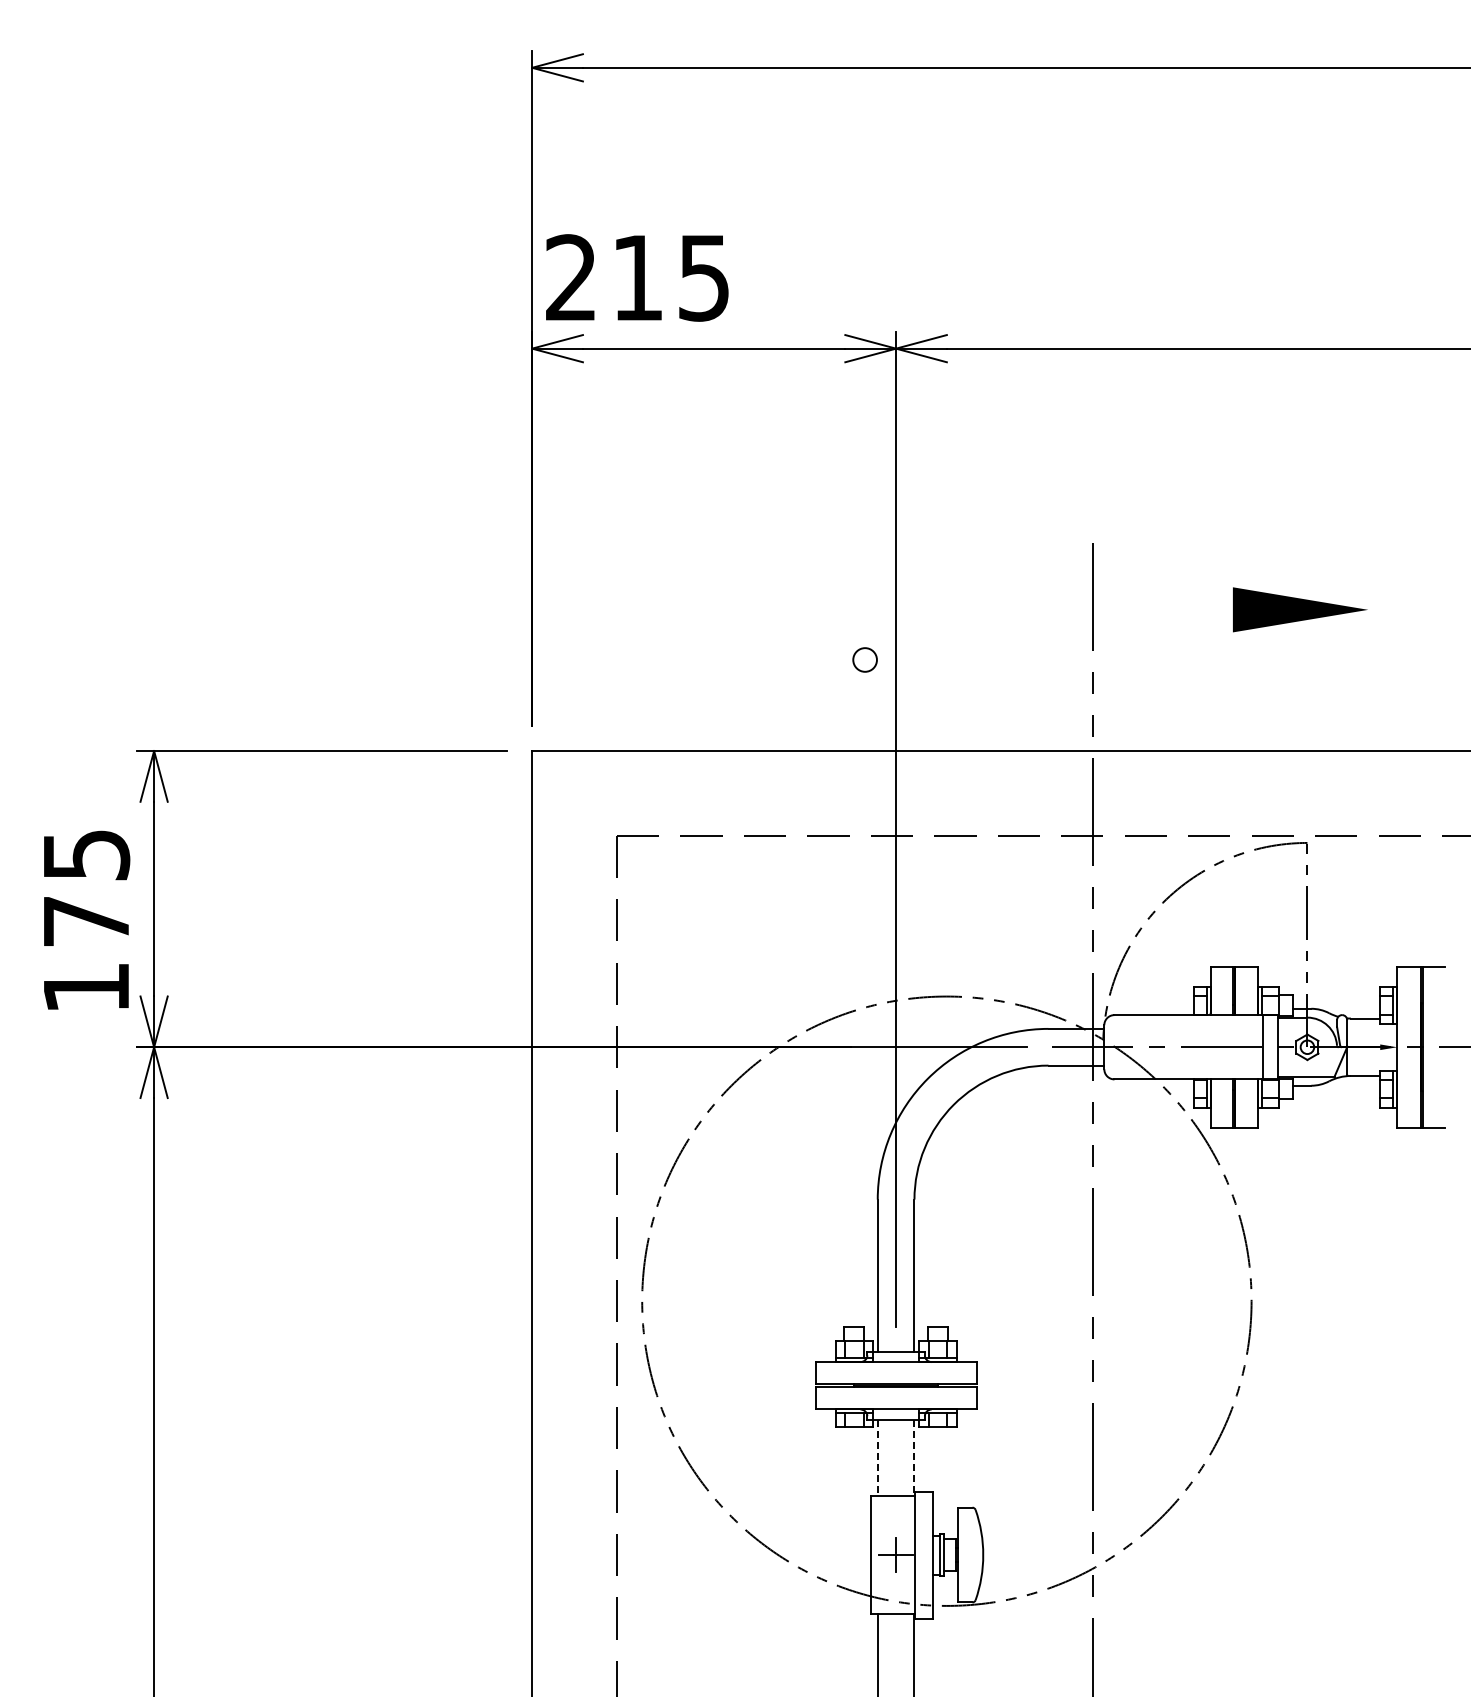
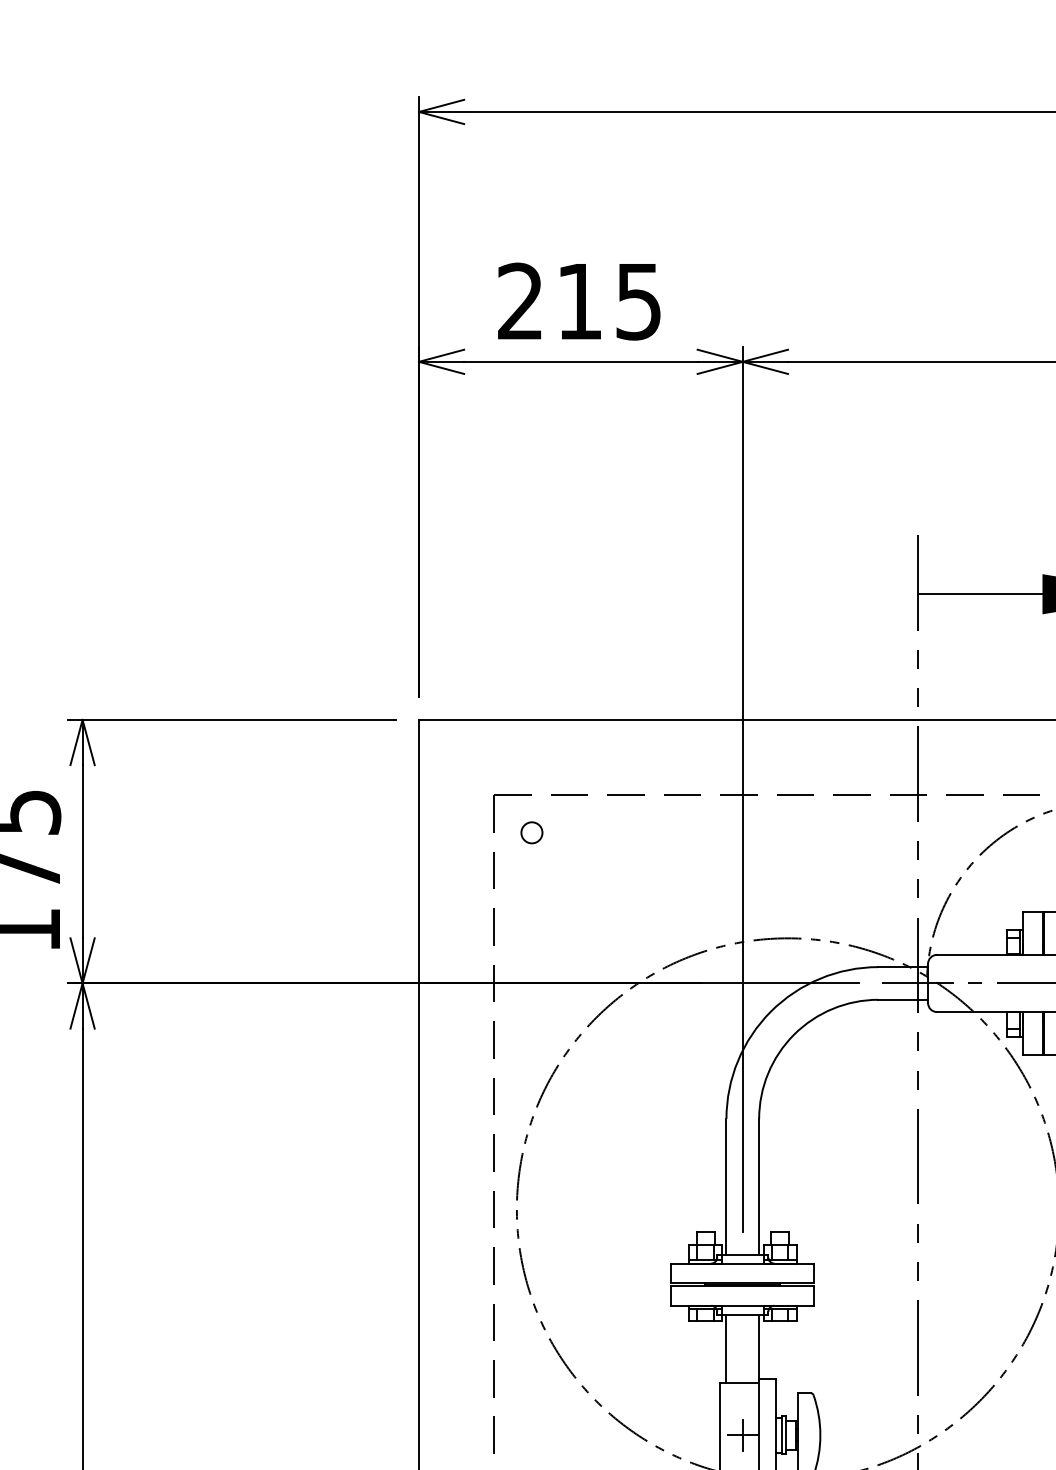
text: (637, 277) -> (579, 301), moved
line: (1162, 609) -> (979, 593), added
circle: (864, 659) -> (531, 832), moved
line: (877, 1458) -> (726, 1349), dashed -> solid
line: (914, 1458) -> (759, 1349), dashed -> solid

